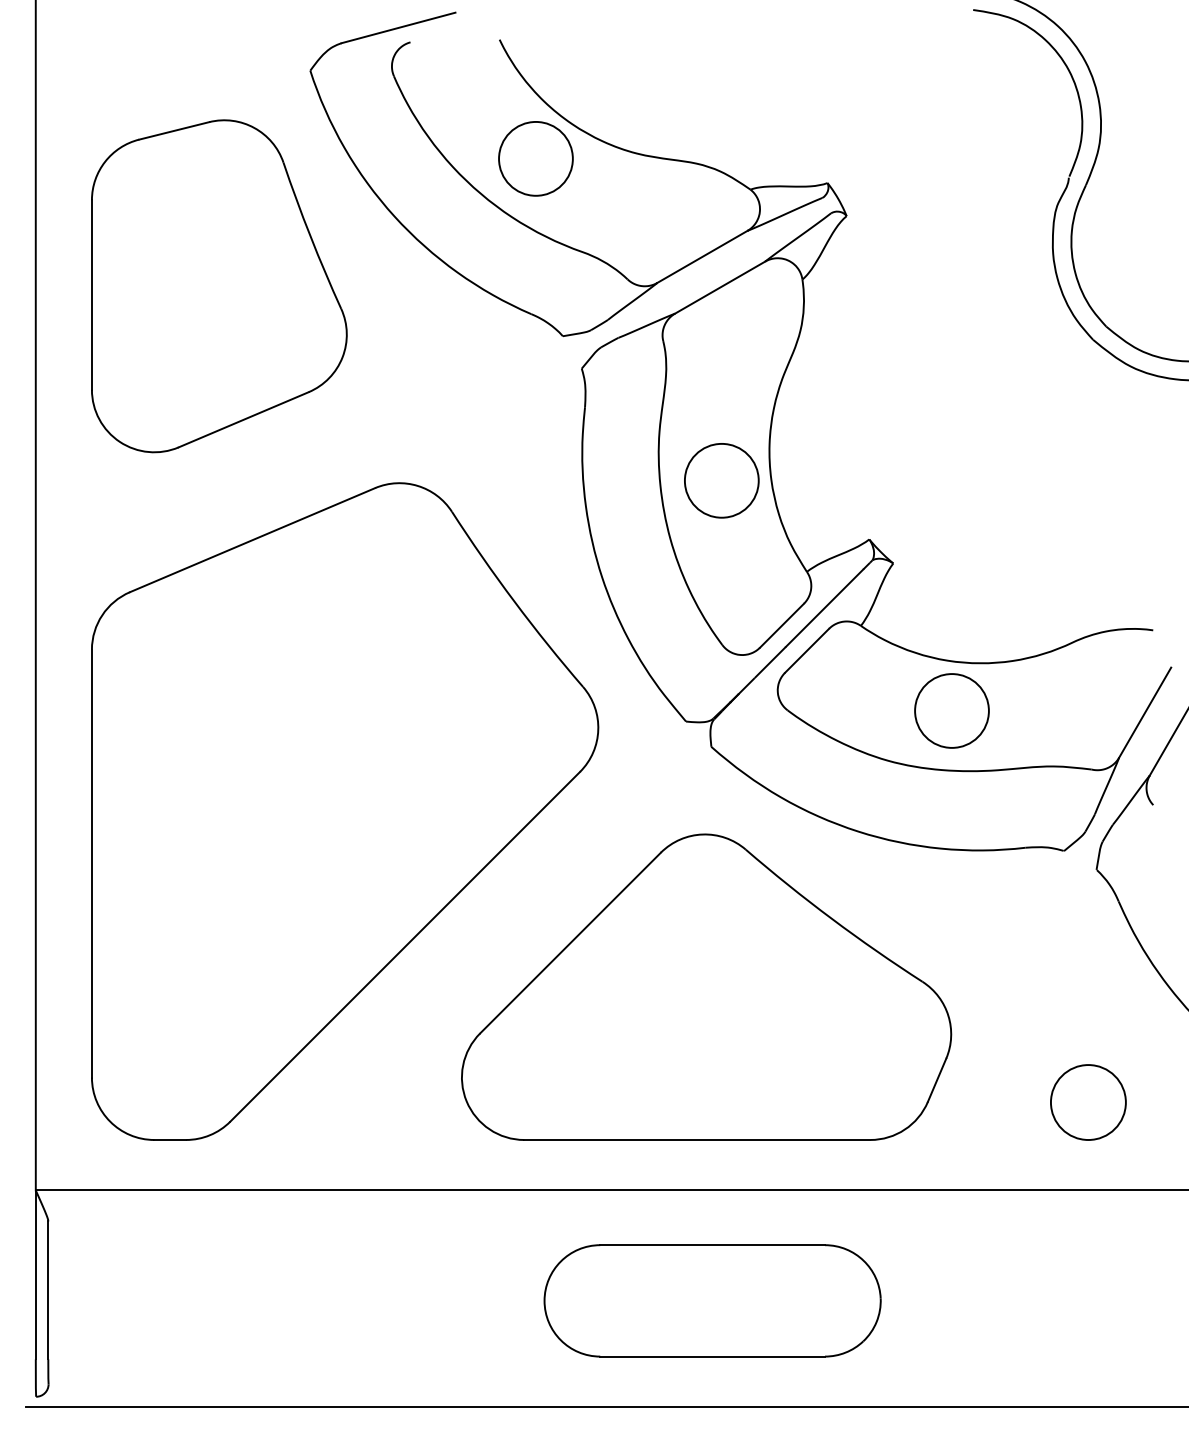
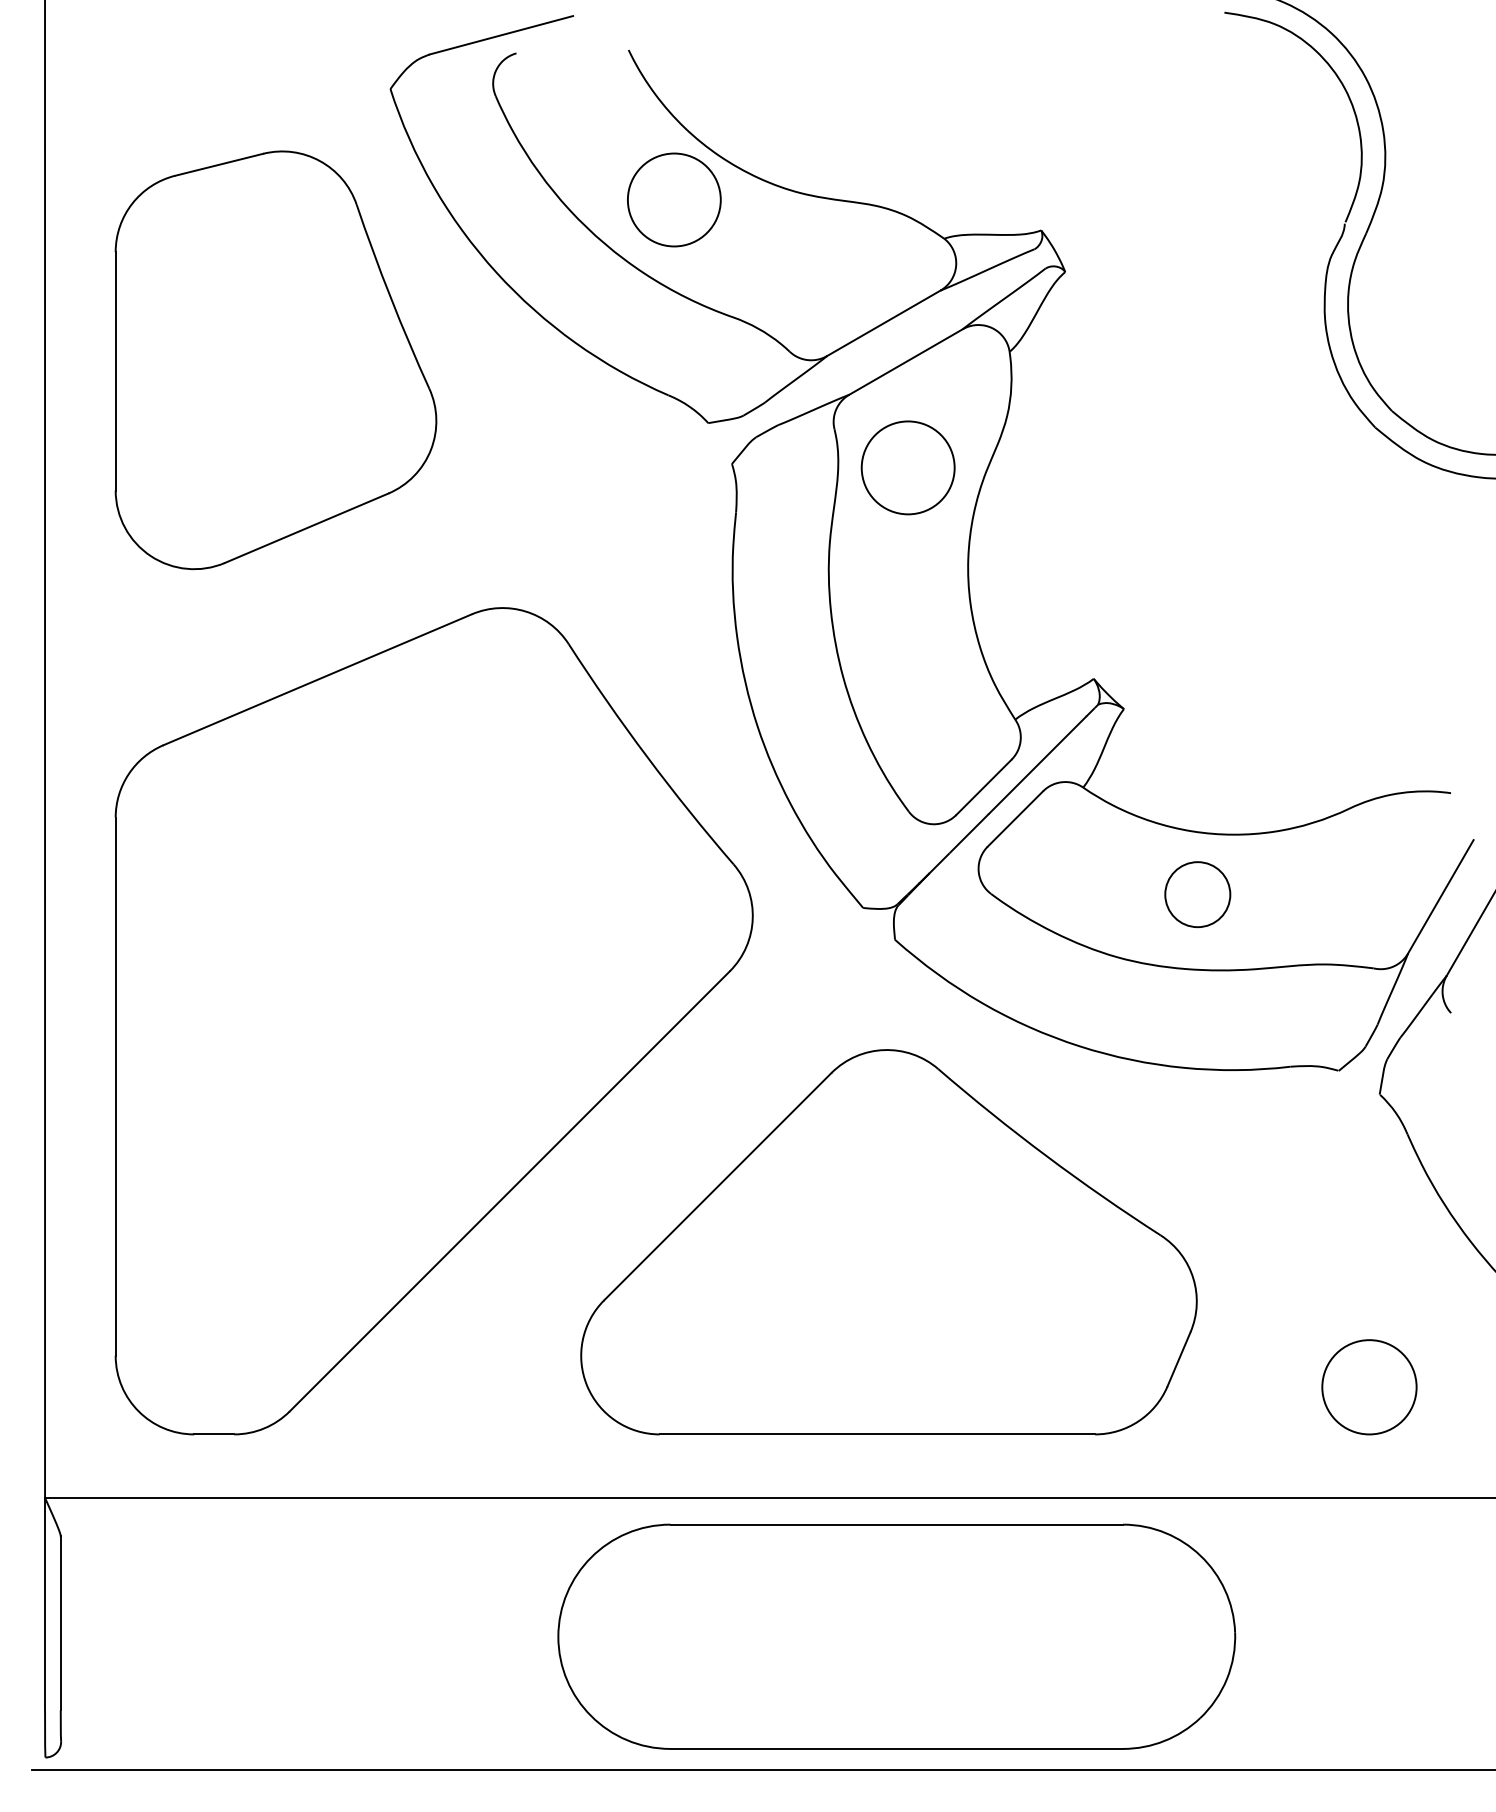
circle: (721, 480) -> (907, 467), moved
circle: (951, 710) -> (1197, 894), size x0.7
part: (712, 1300) -> (896, 1636), size x1.6

